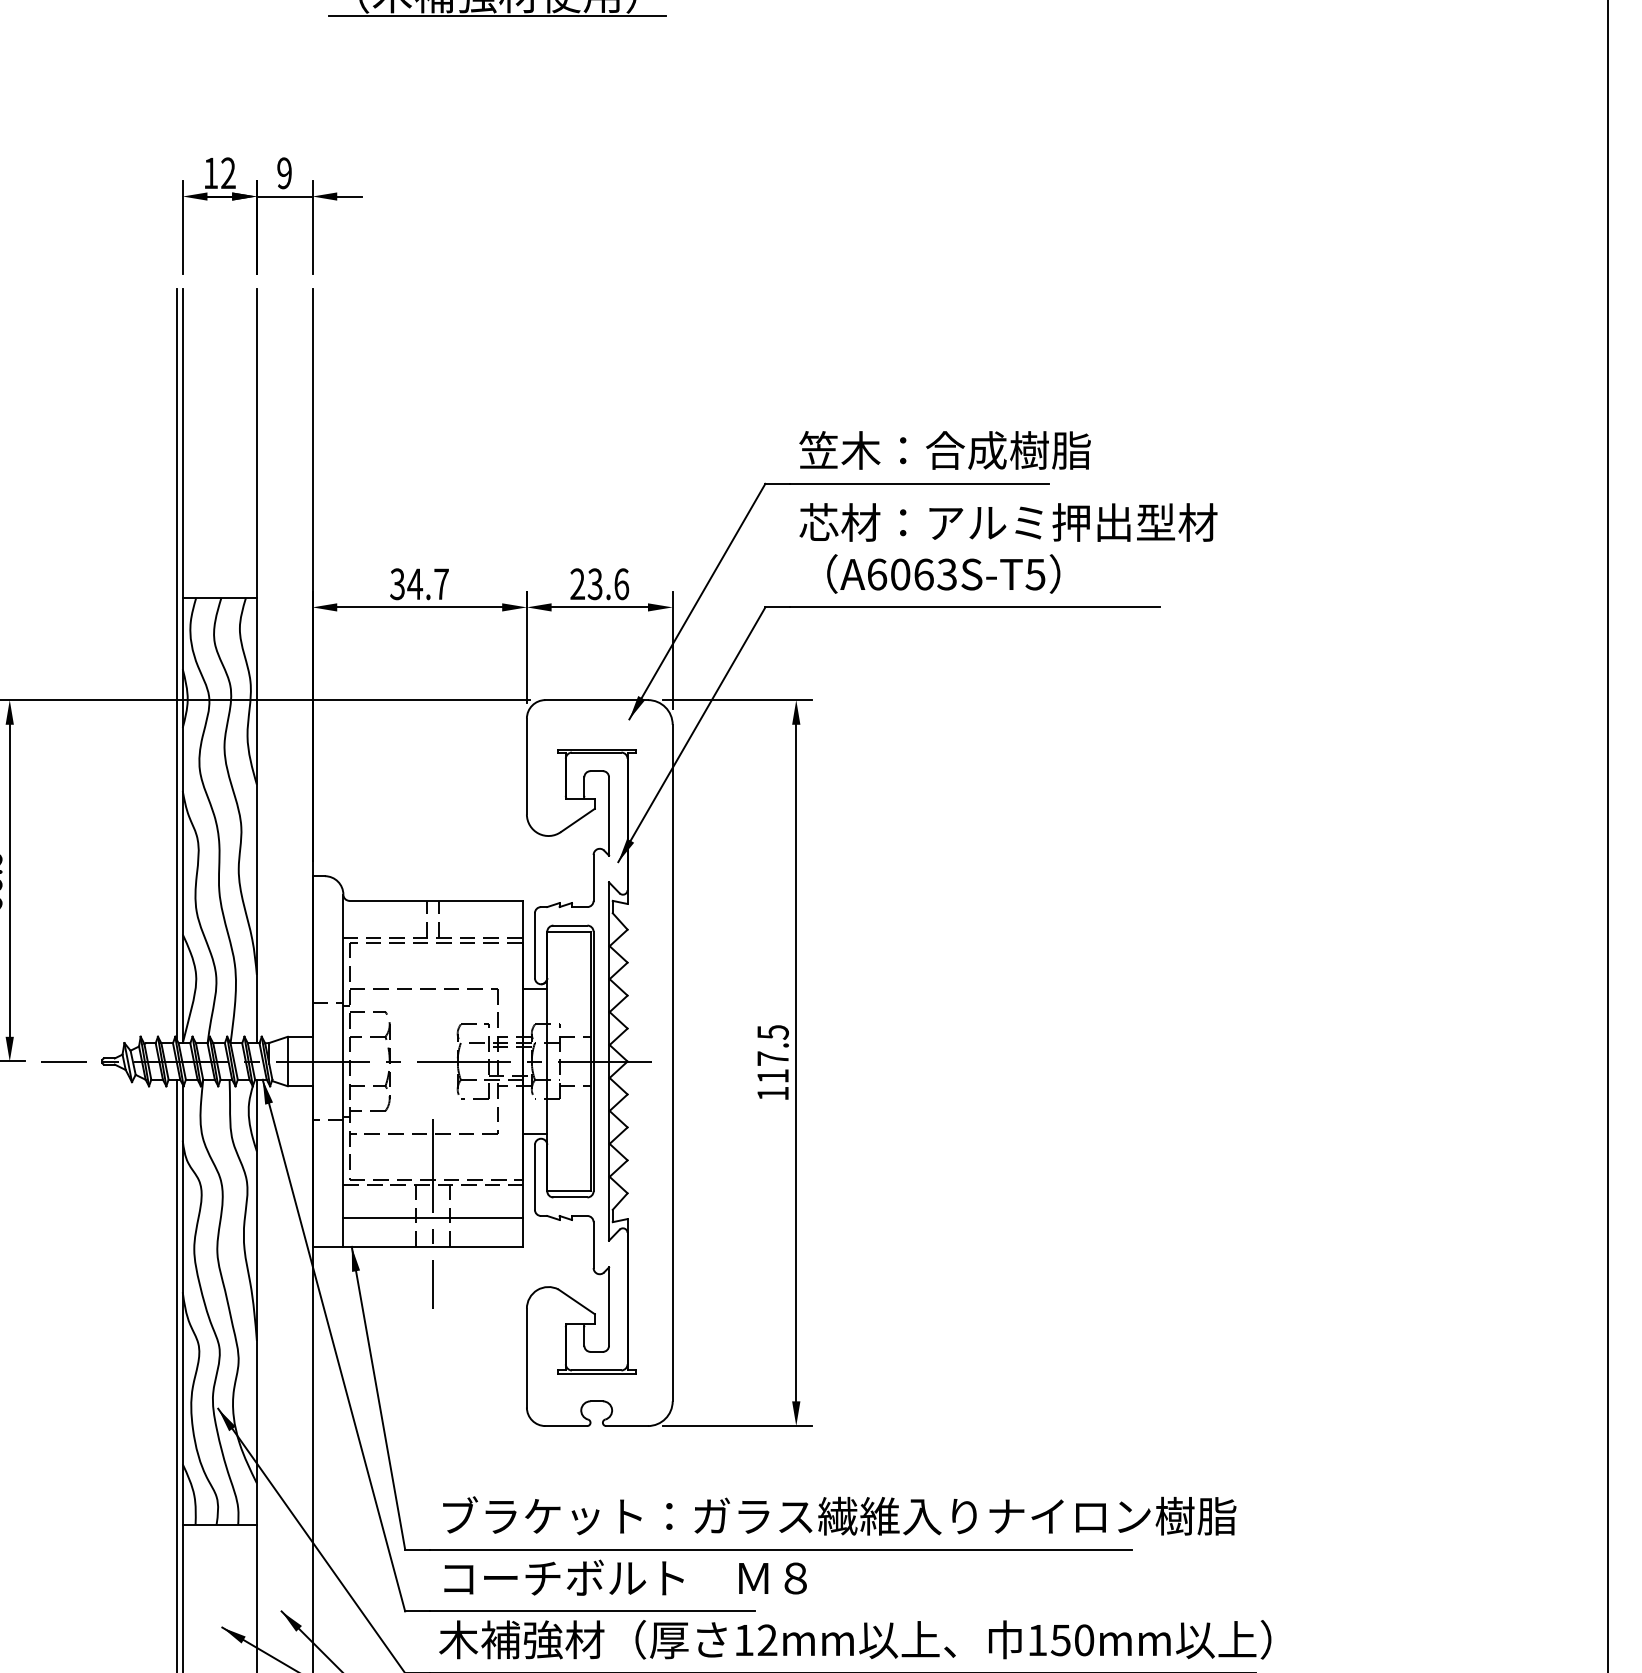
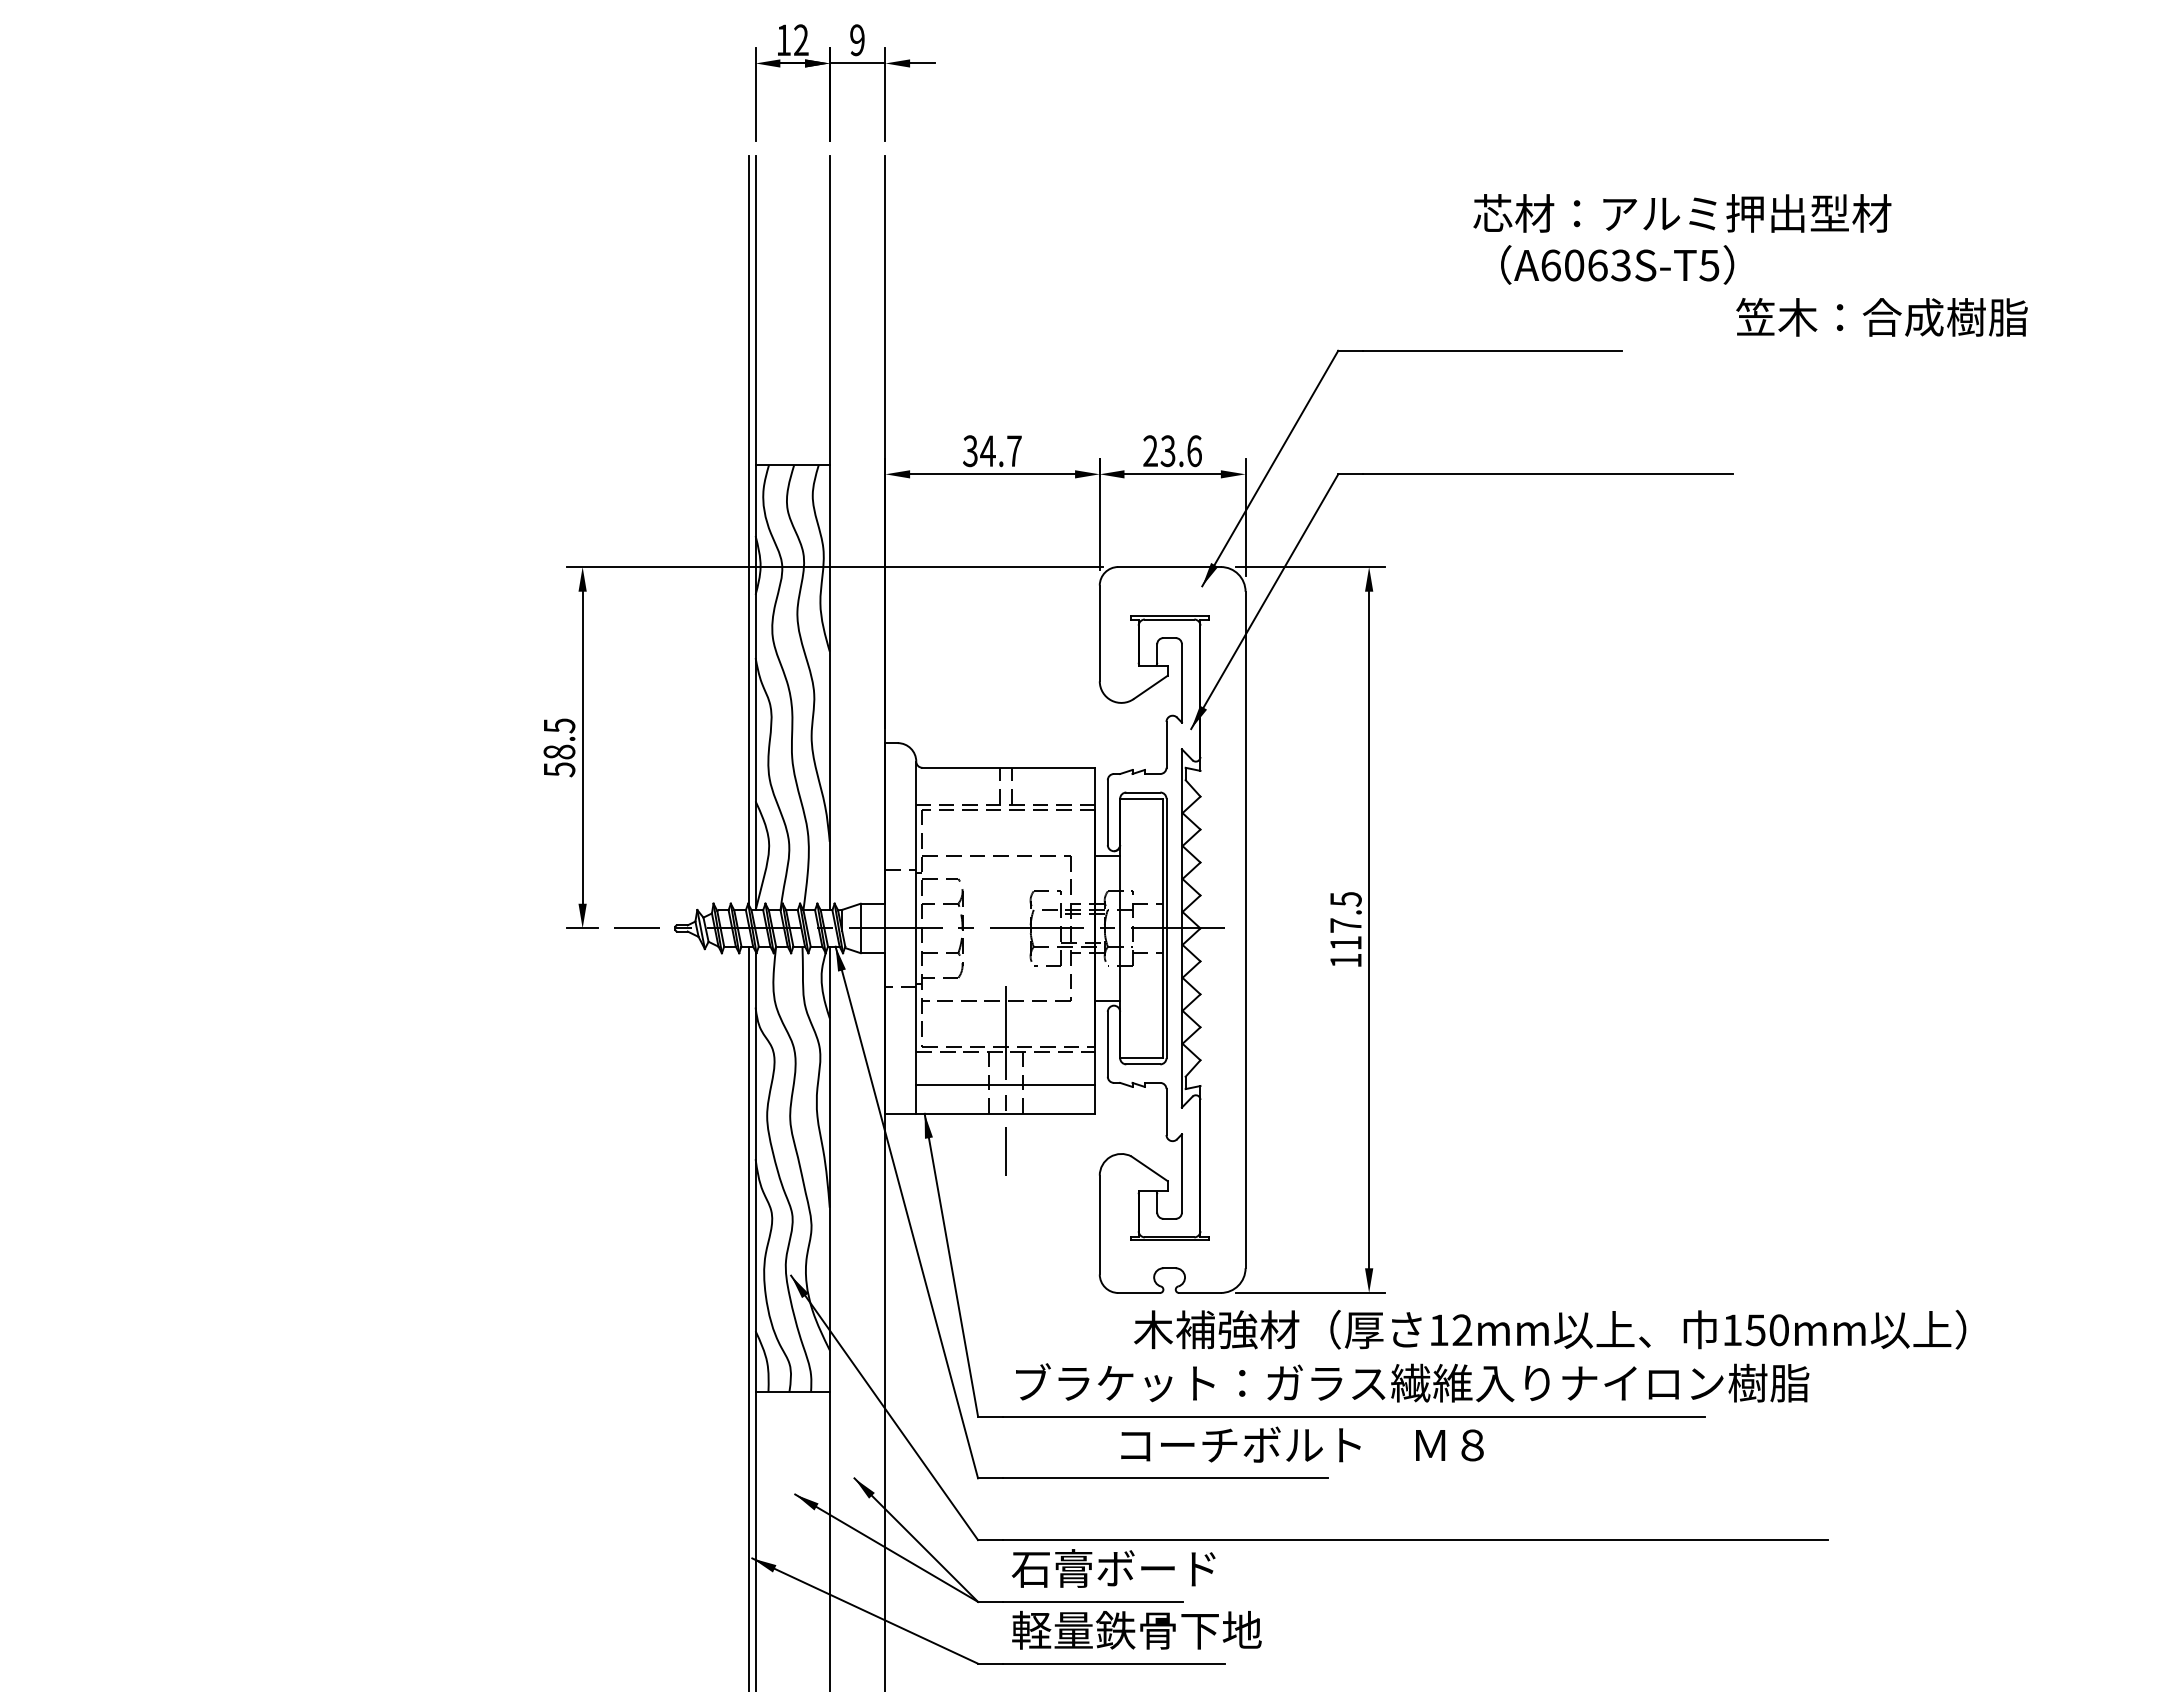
text: (944, 450) -> (1881, 317), moved
text: (1008, 548) -> (1682, 239), moved
text: (625, 1577) -> (1302, 1444), moved
text: (855, 1639) -> (1550, 1329), moved

